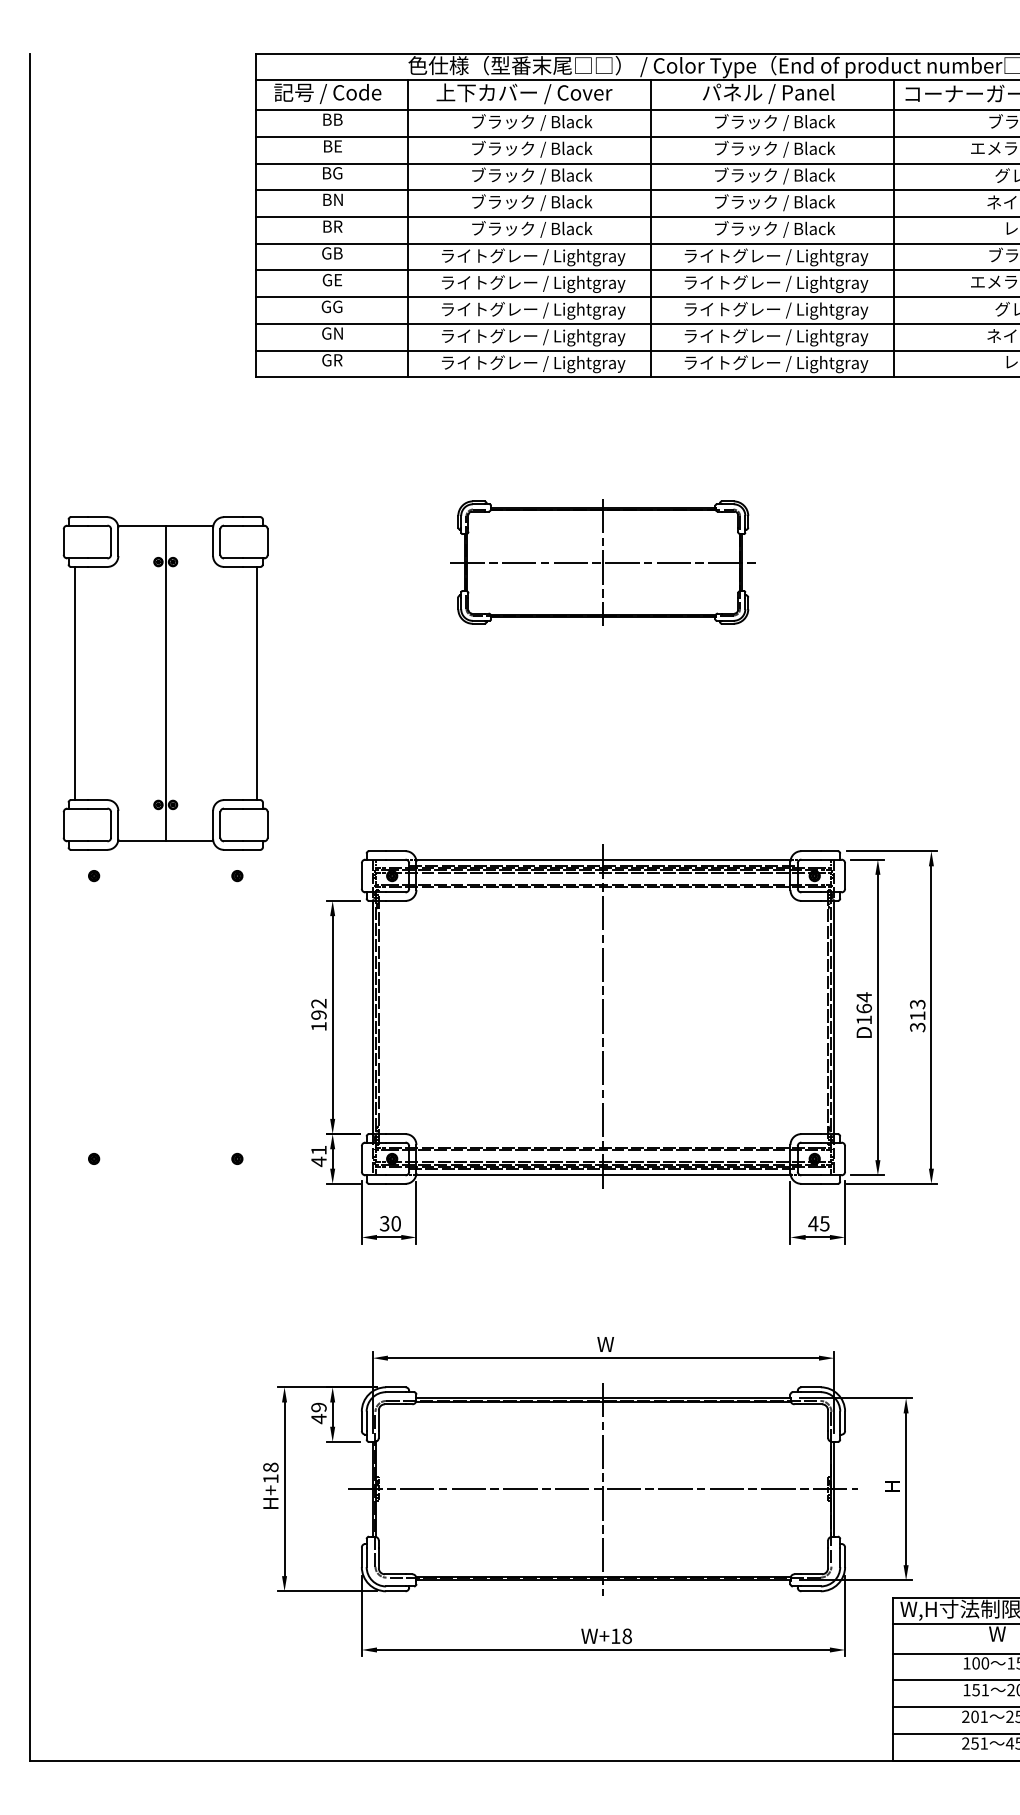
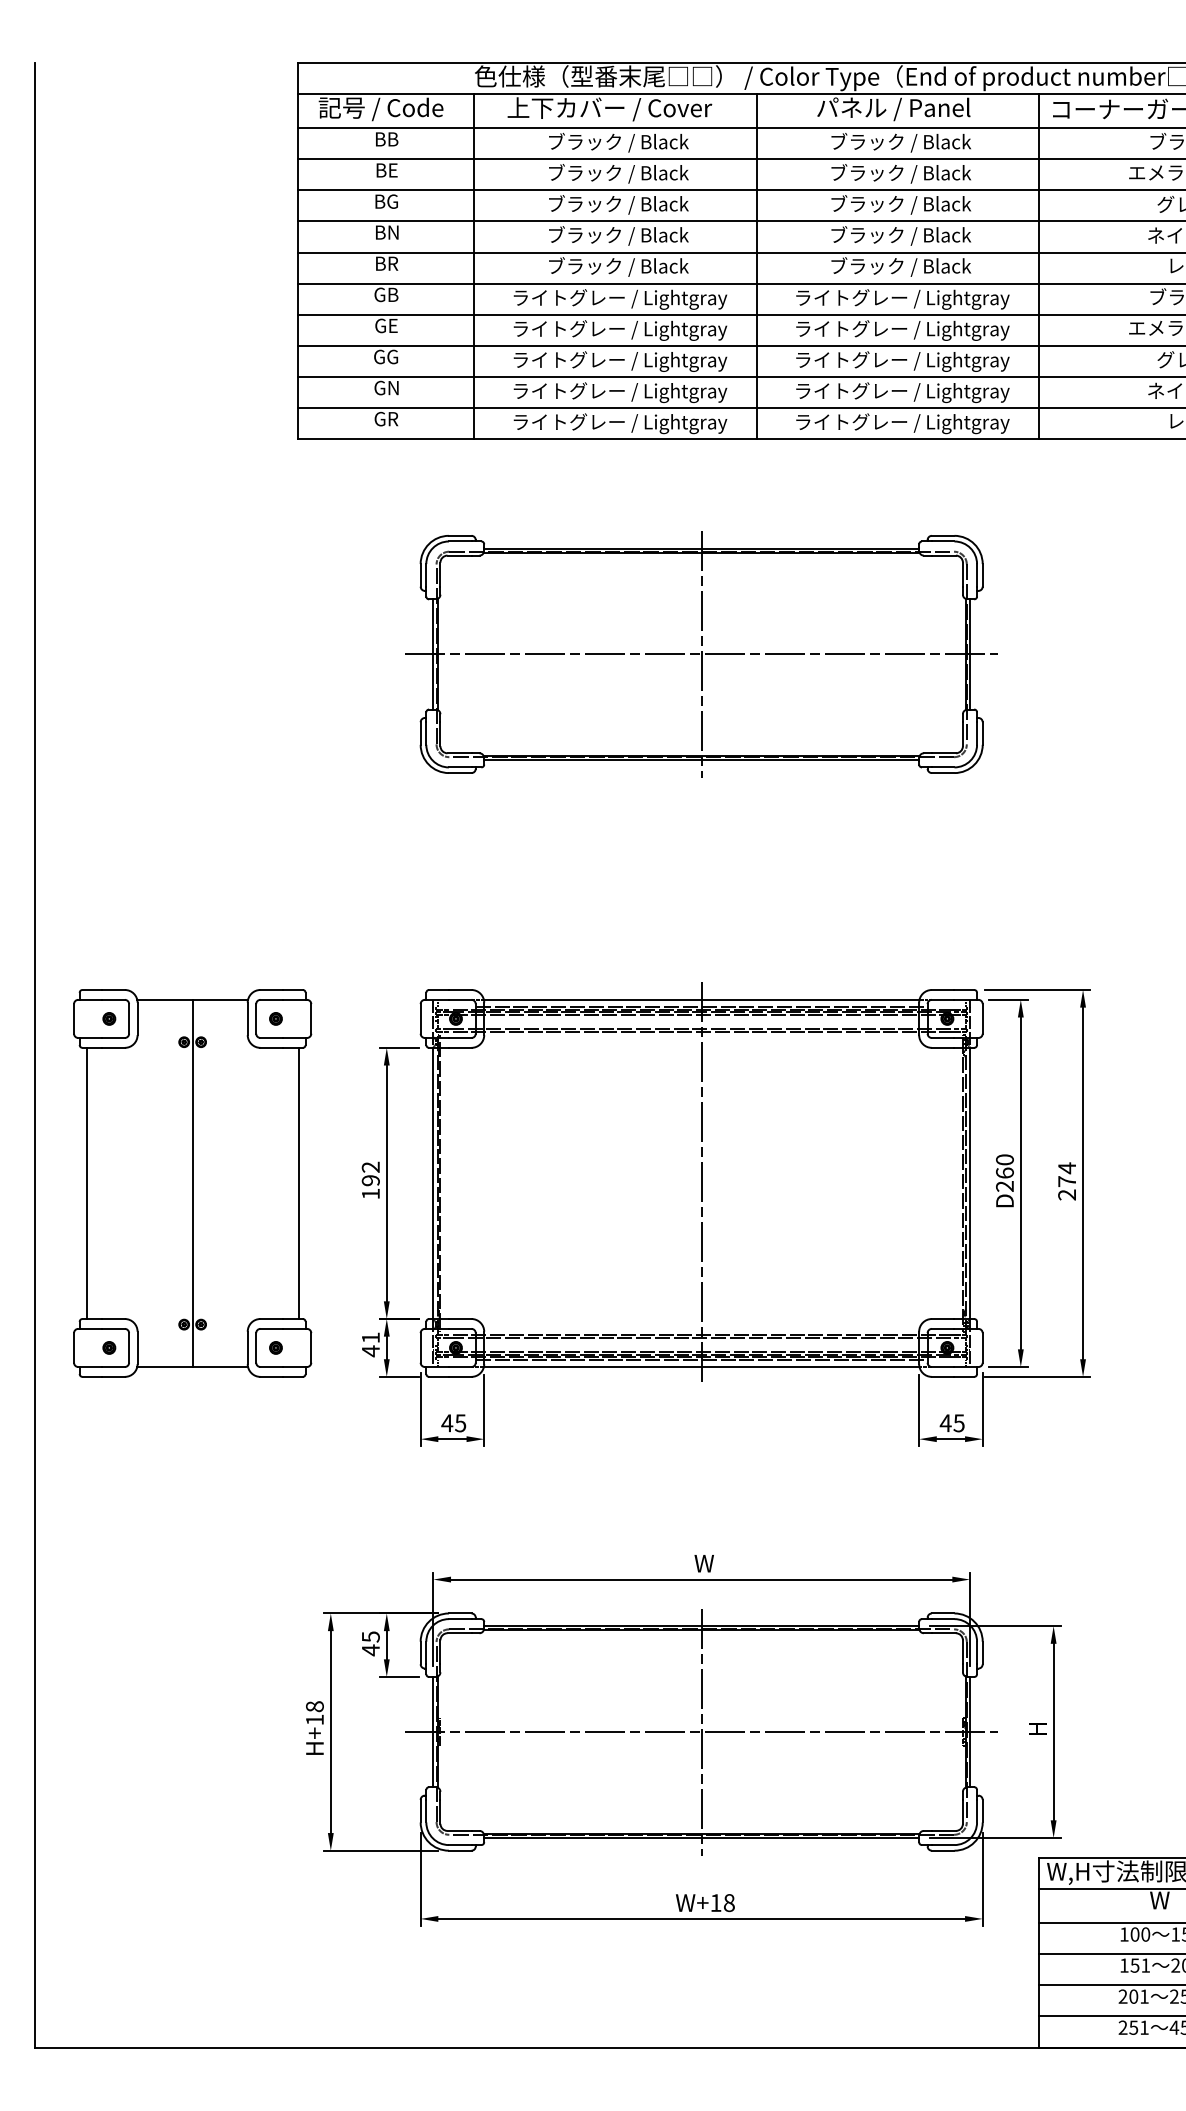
part: (602, 562) -> (700, 654), size x1.67
part: (165, 683) -> (192, 1183), moved
text: (863, 1008) -> (1004, 1172), D164 -> D260
text: (917, 1015) -> (1066, 1181), 313 -> 274
text: (389, 1223) -> (452, 1422), 30 -> 45
text: (318, 1407) -> (370, 1636), 49 -> 45

